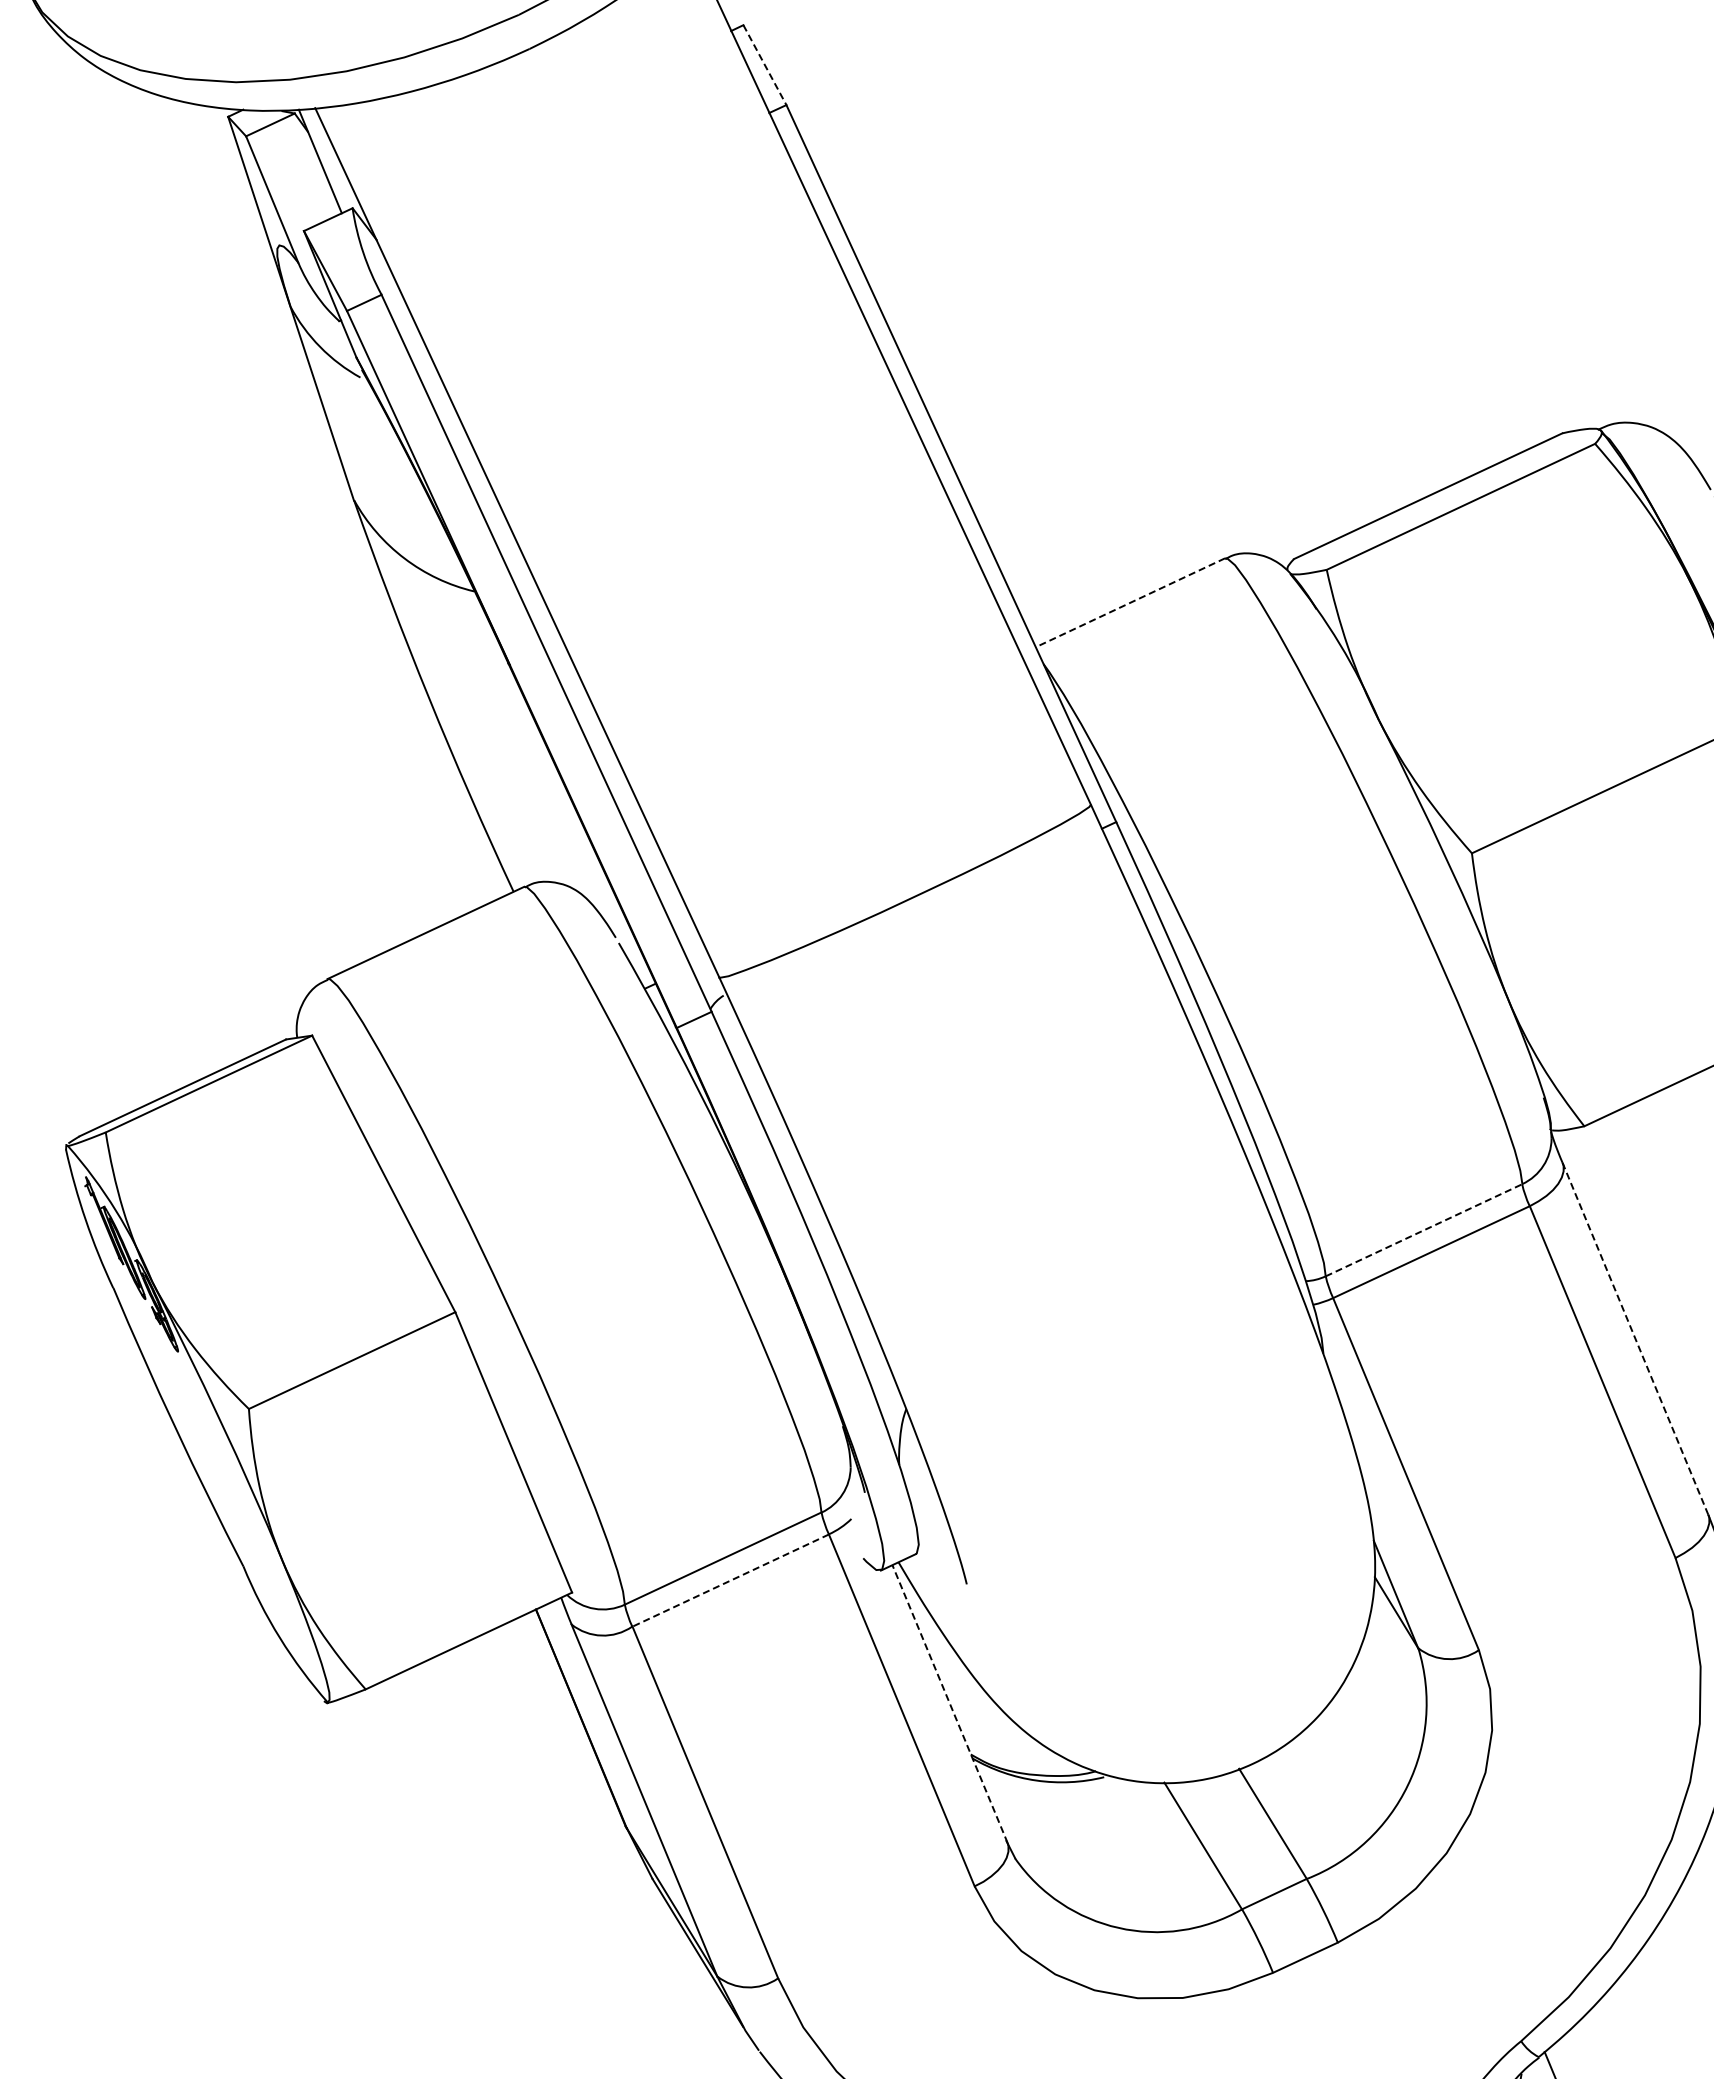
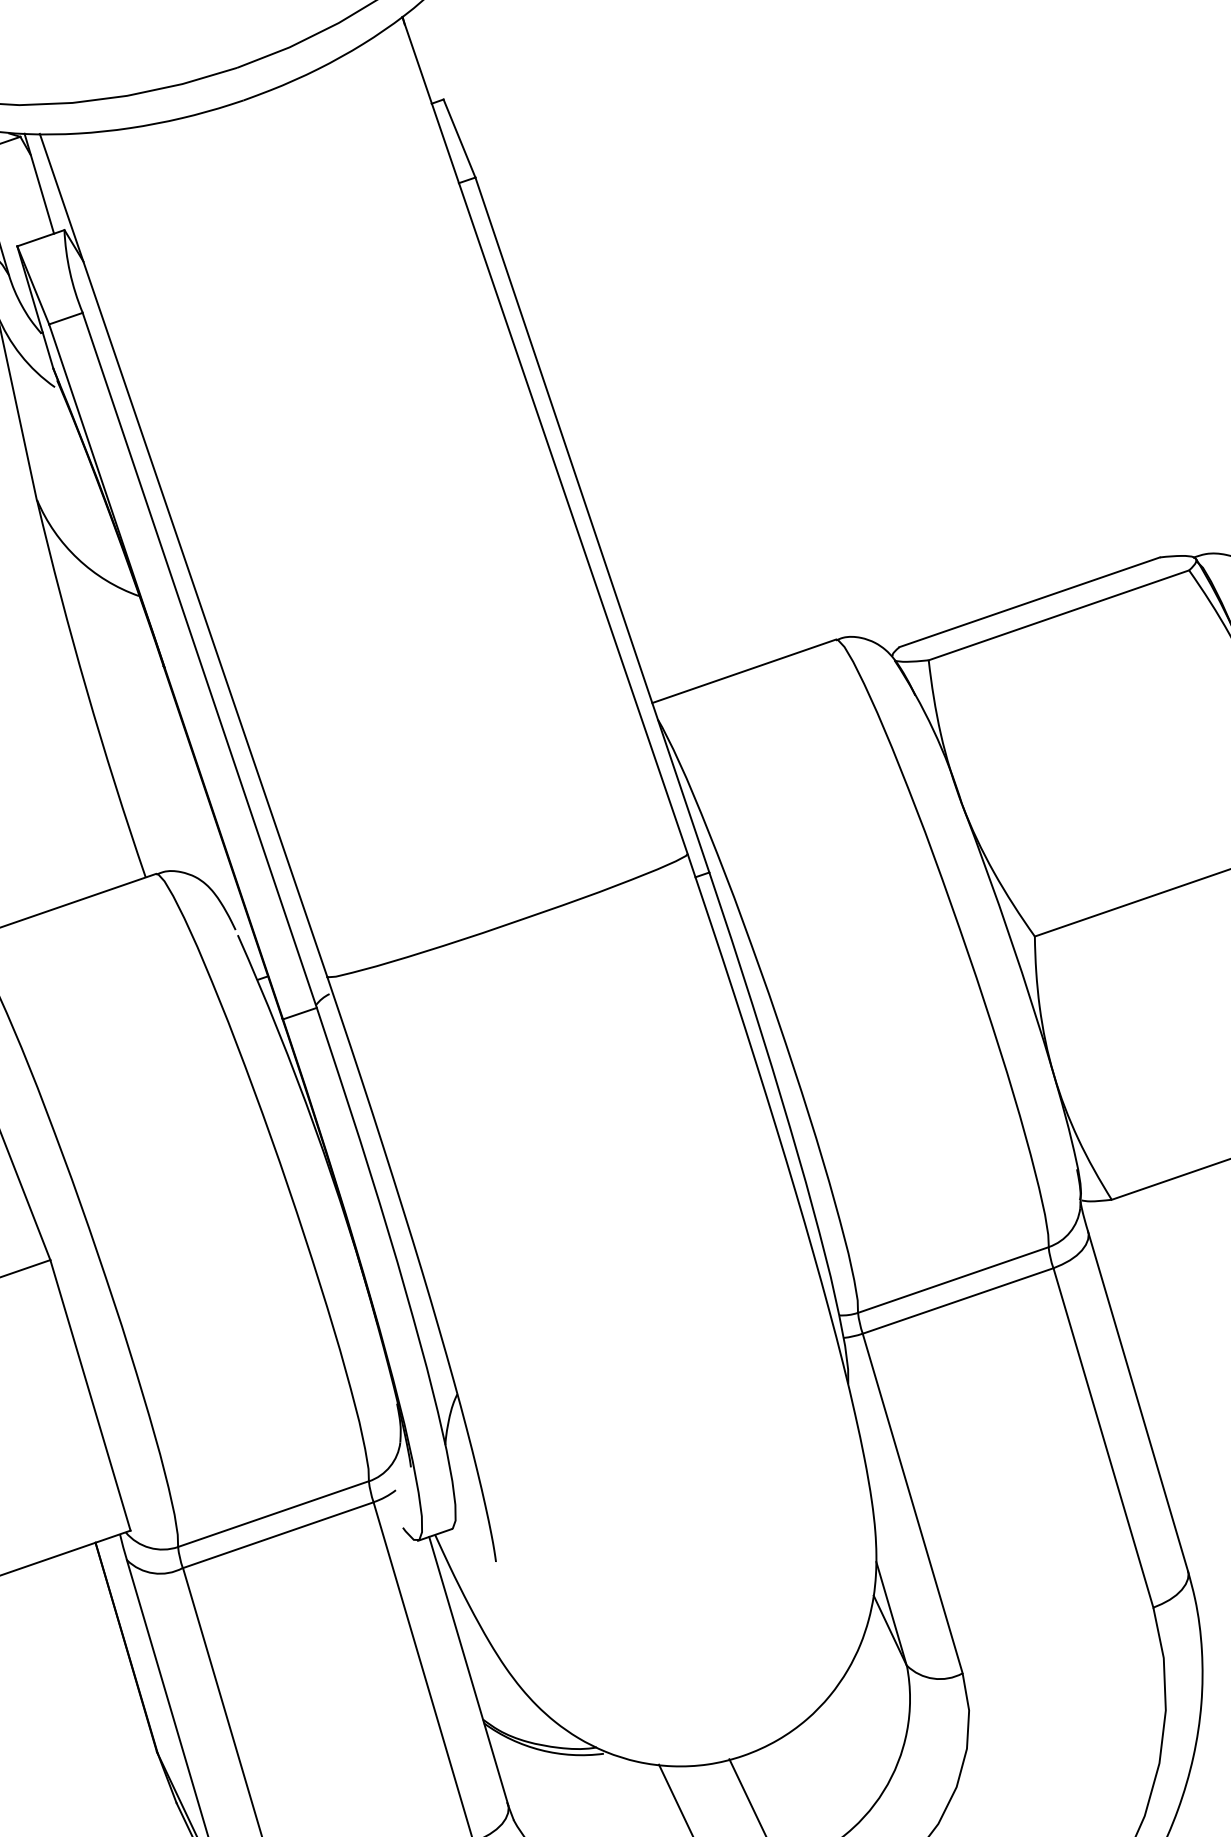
line: (765, 65) -> (460, 138), dashed -> solid
line: (1130, 602) -> (744, 671), dashed -> solid
line: (1424, 1230) -> (953, 1280), dashed -> solid
line: (1635, 1338) -> (1138, 1400), dashed -> solid
line: (730, 1580) -> (278, 1535), dashed -> solid
line: (949, 1703) -> (468, 1670), dashed -> solid

